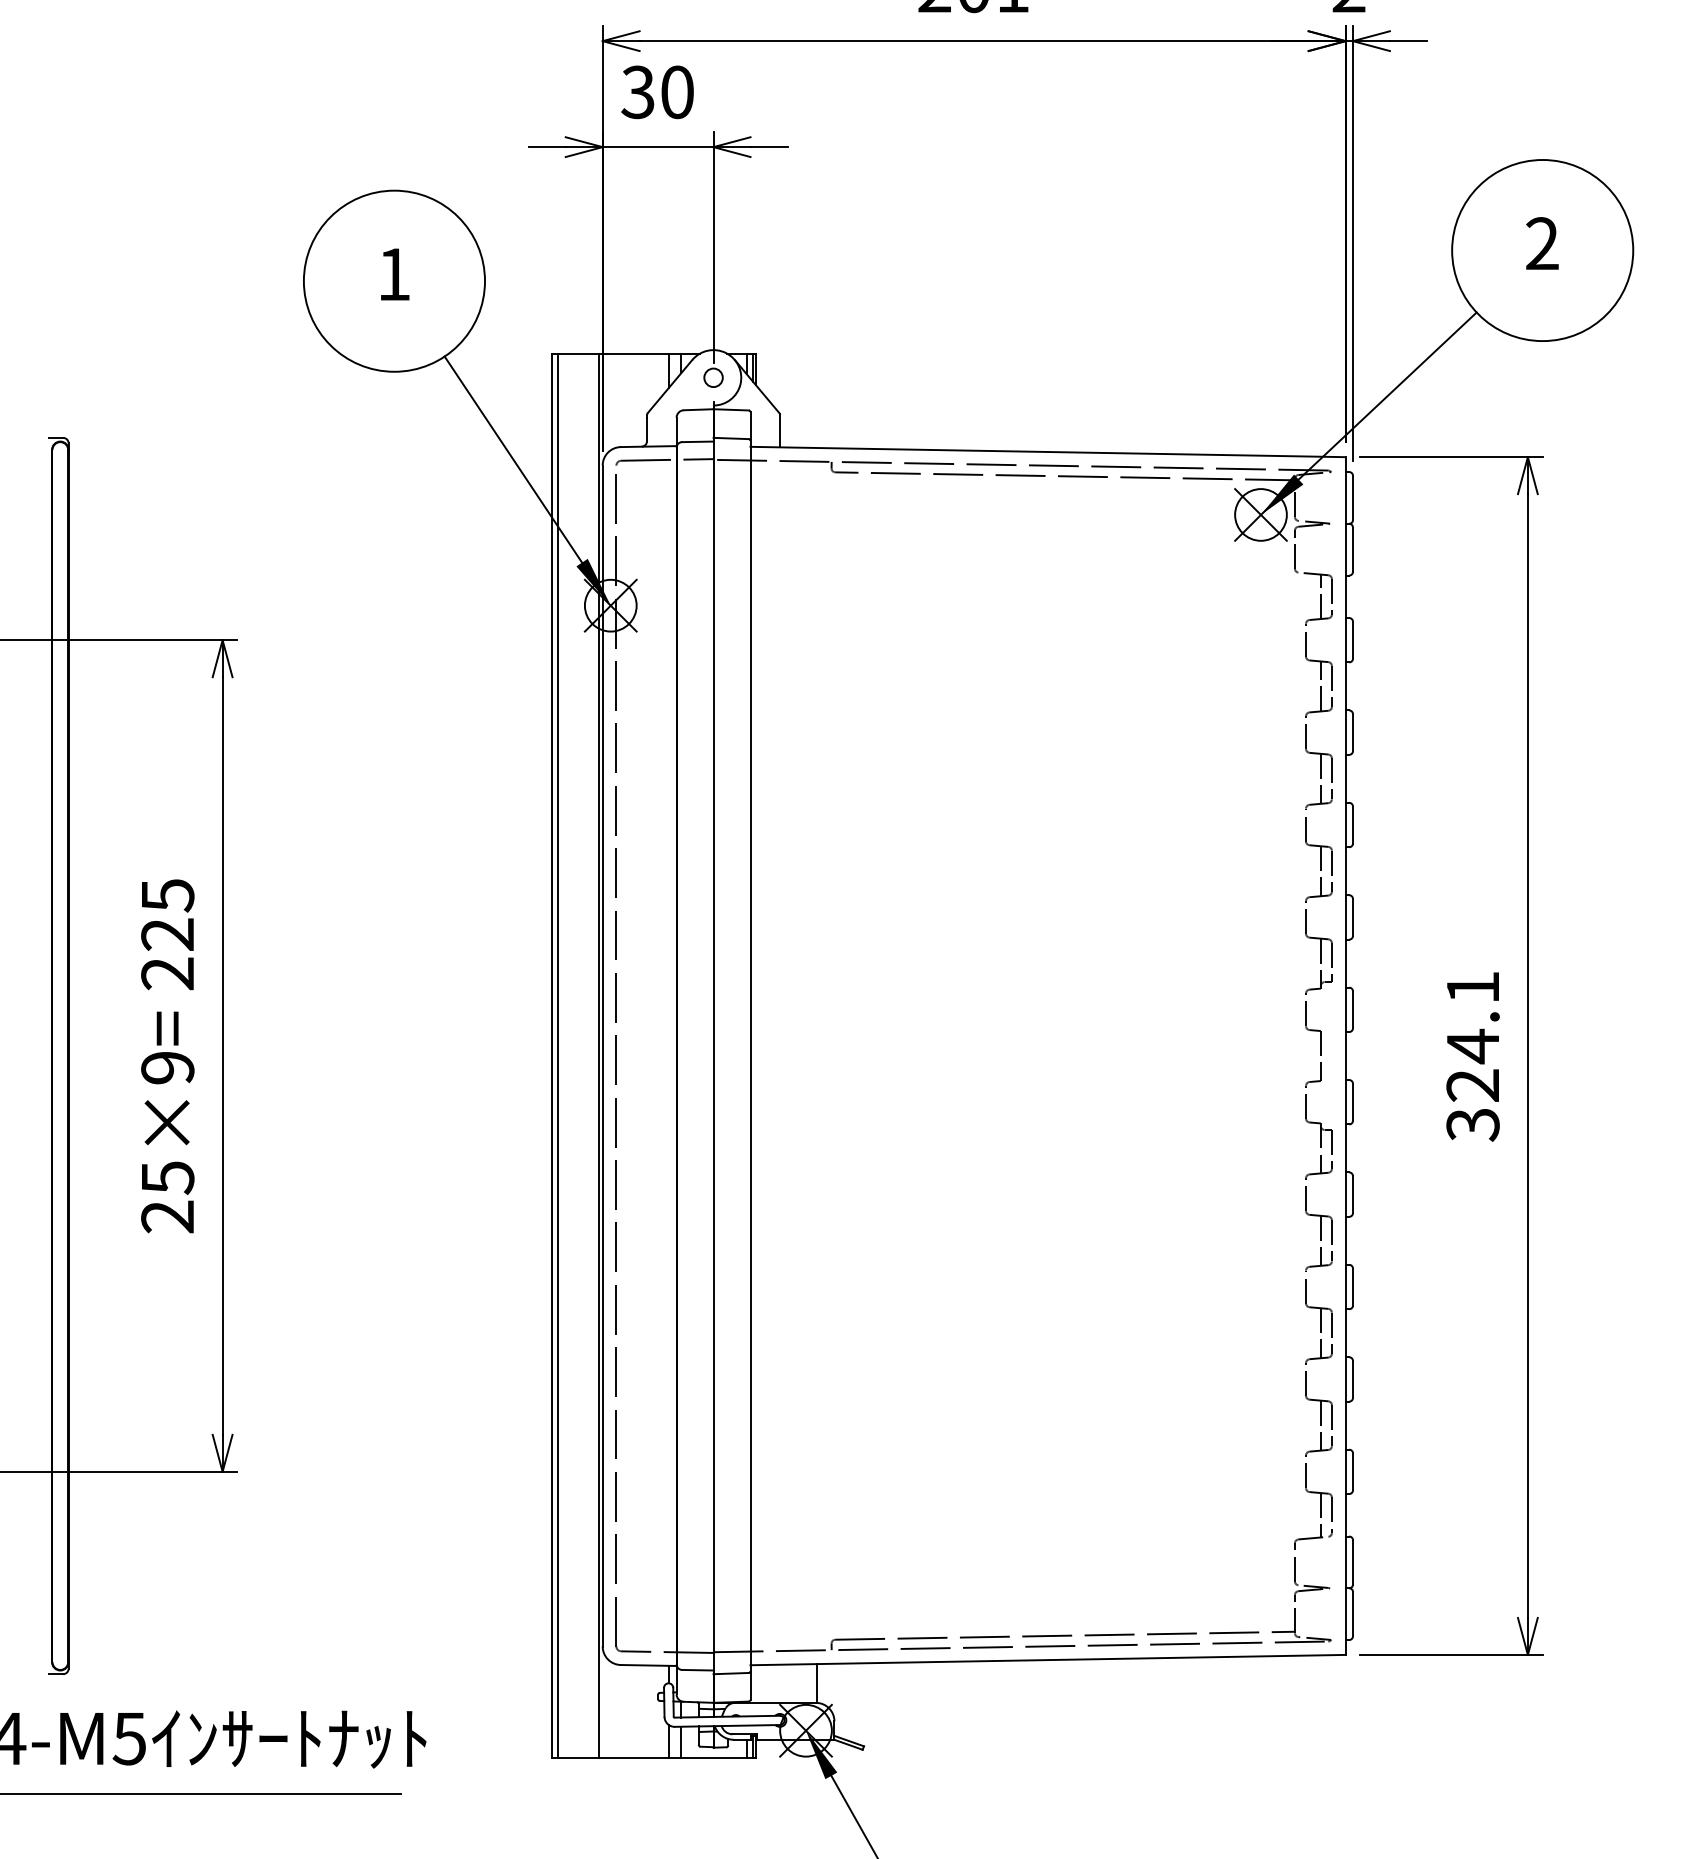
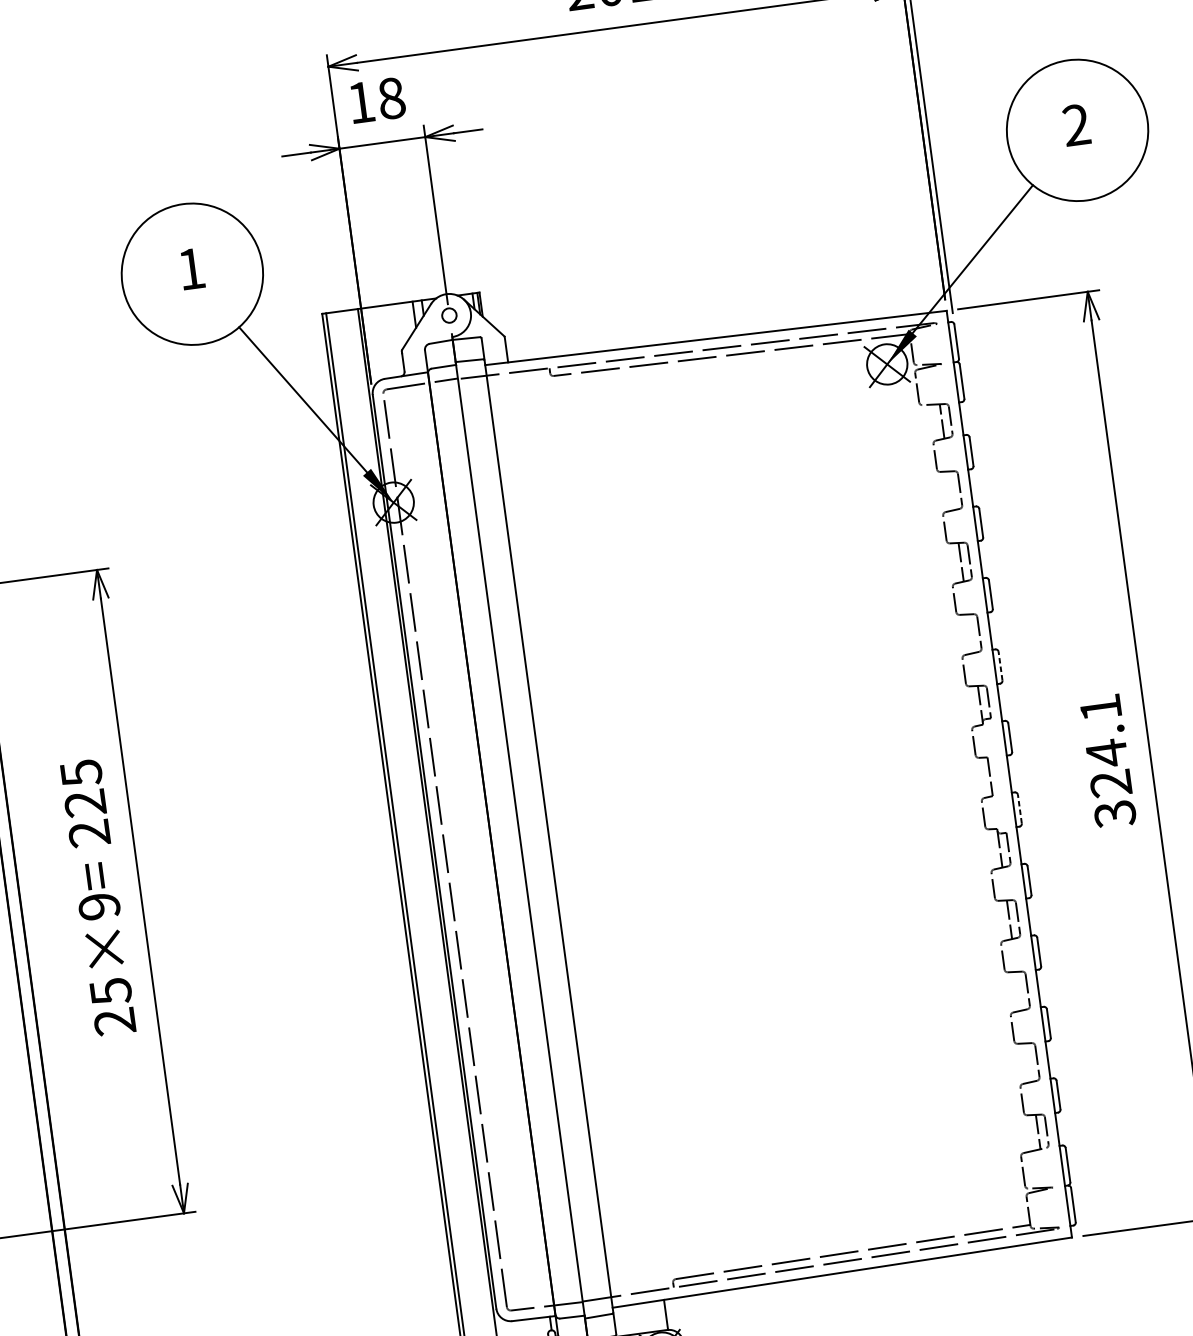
text: (657, 92) -> (376, 100), 30 -> 18
line: (1320, 686) -> (951, 490), removed
line: (1320, 871) -> (970, 634), removed
line: (1352, 916) -> (1000, 665), solid -> dashed
line: (1352, 1101) -> (1019, 808), solid -> dashed
line: (1320, 1333) -> (1018, 991), removed
line: (1320, 1425) -> (1028, 1062), removed

